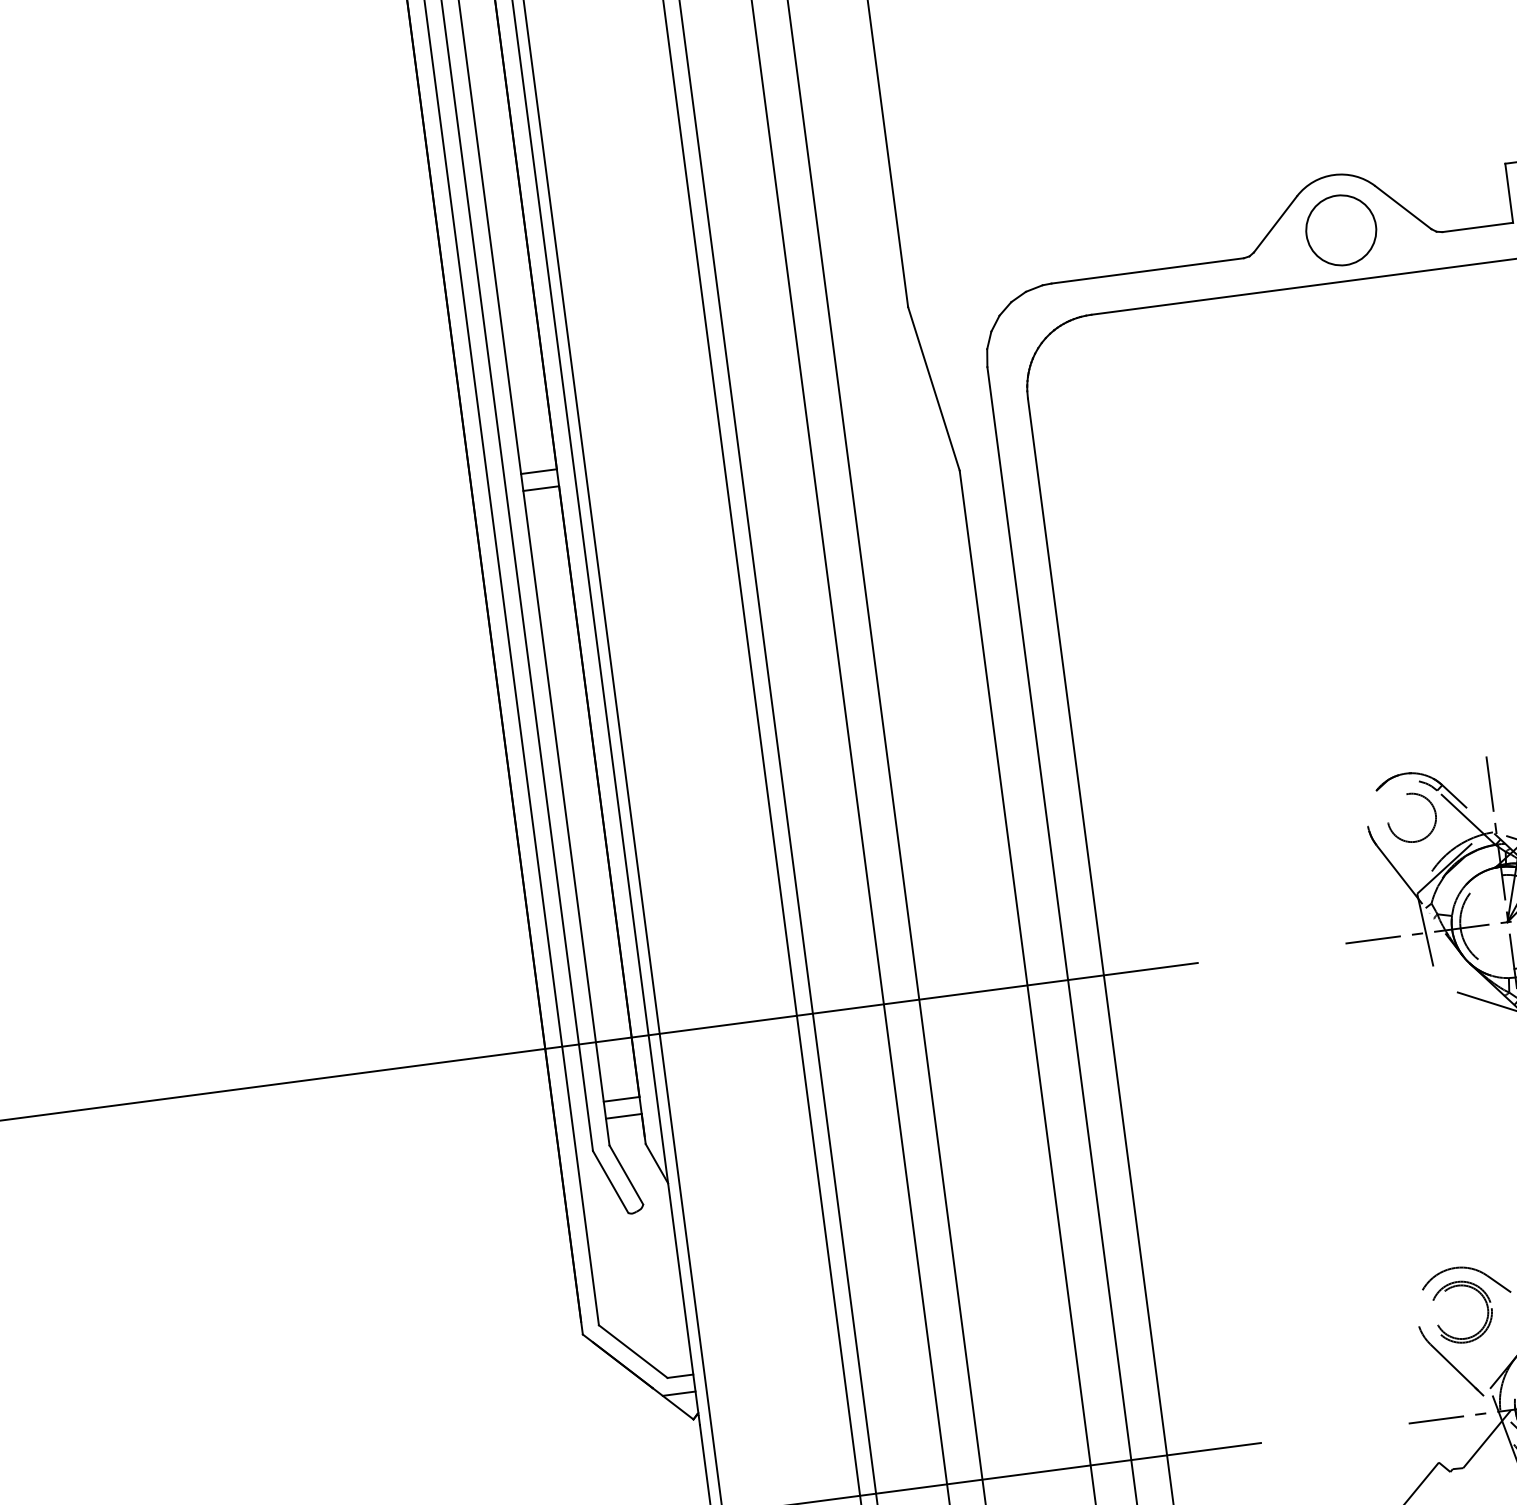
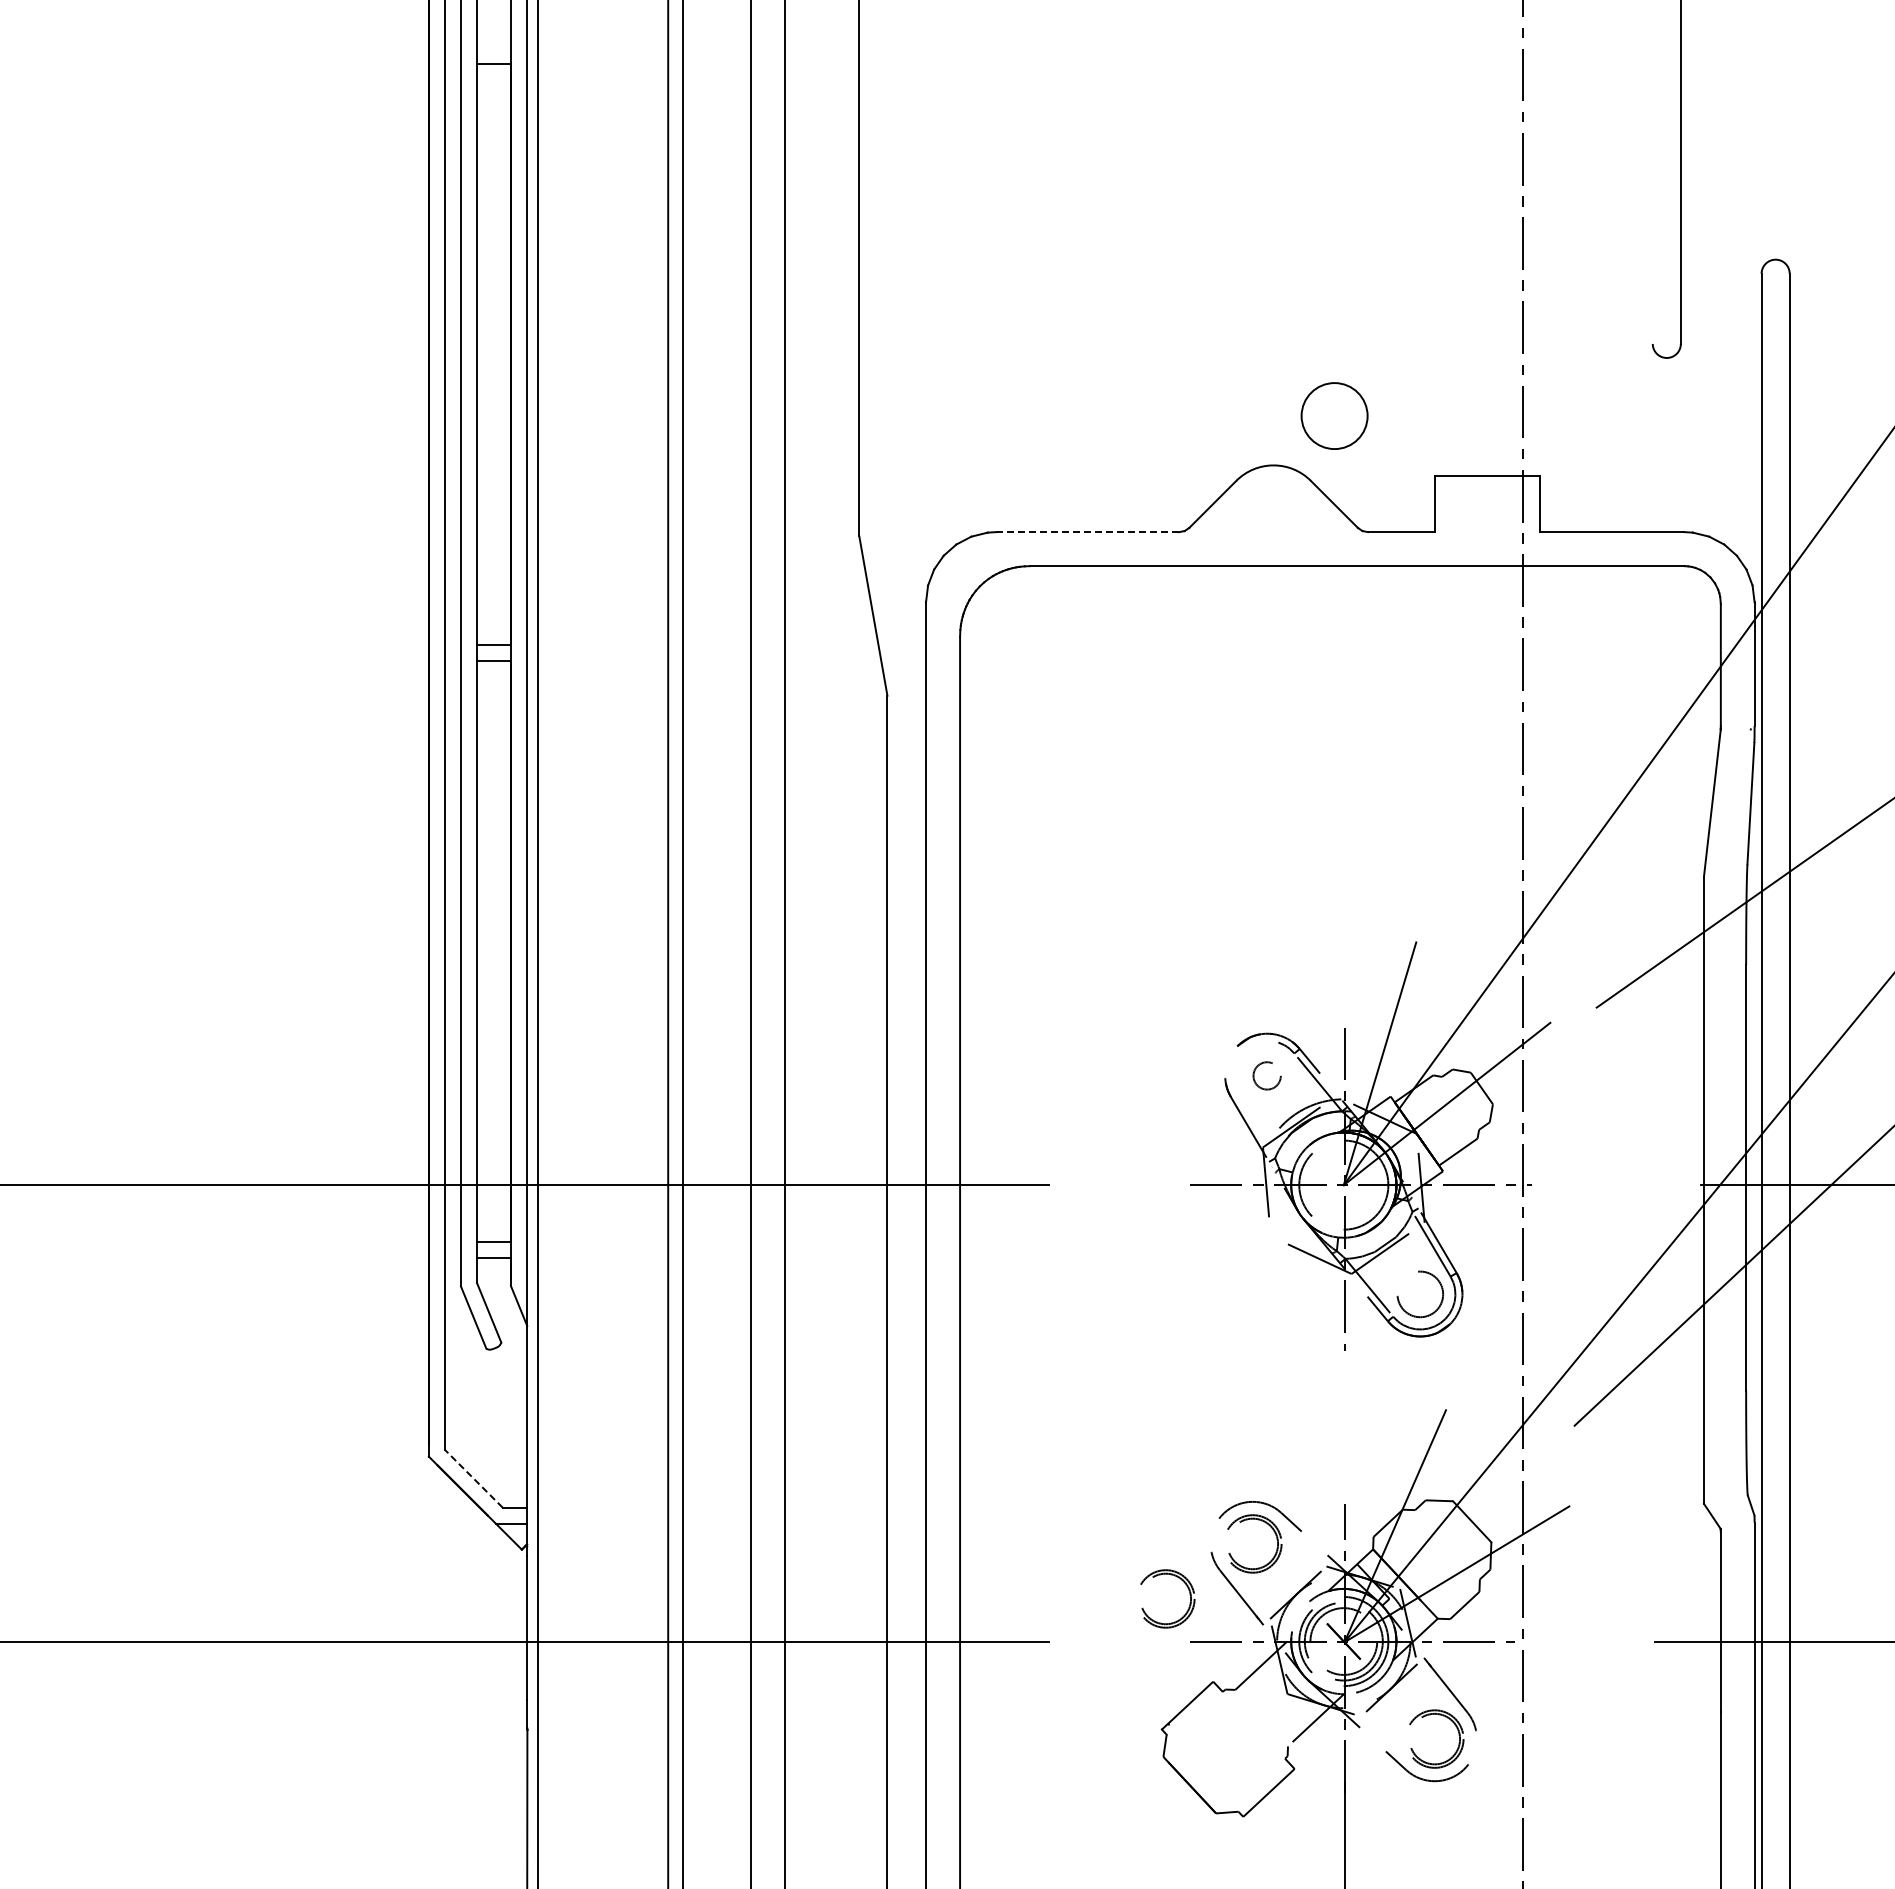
circle: (1341, 229) -> (1334, 415), moved
line: (1147, 271) -> (1087, 532), solid -> dashed
circle: (1410, 817) -> (1266, 1075), size x0.6
line: (632, 1351) -> (473, 1478), solid -> dashed
part: (1398, 1368) -> (1187, 1588), added

